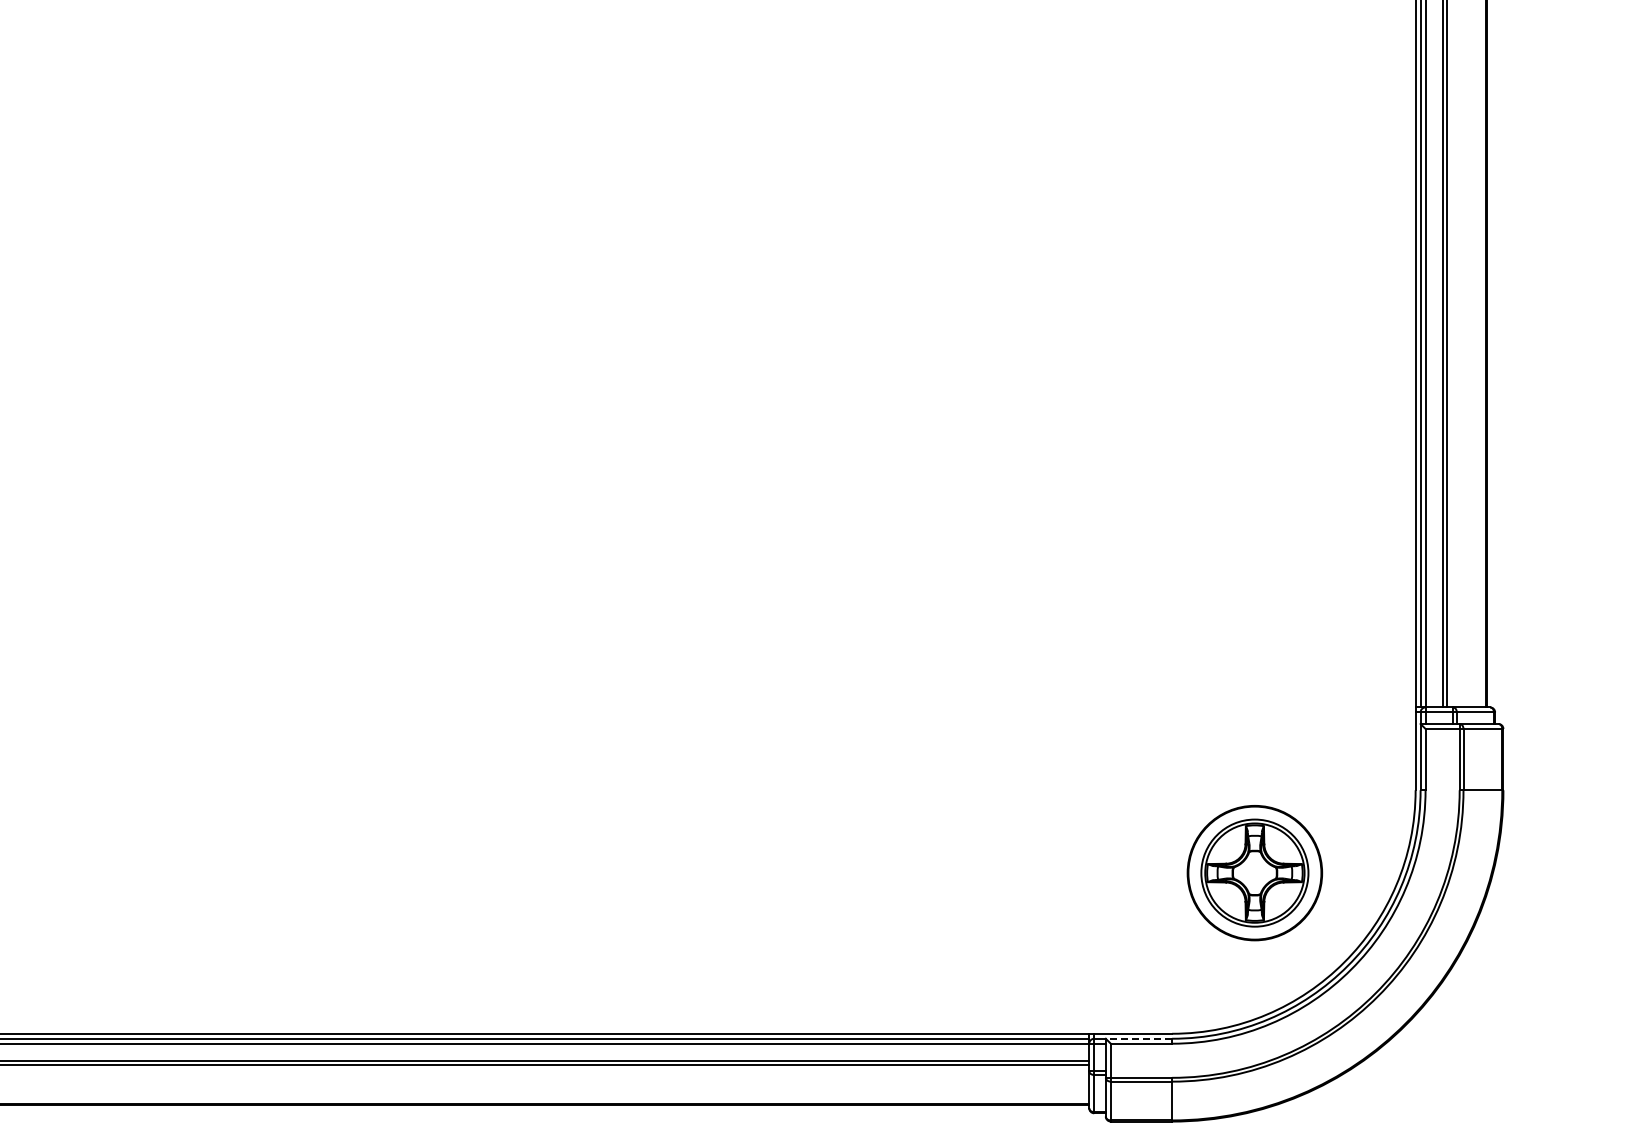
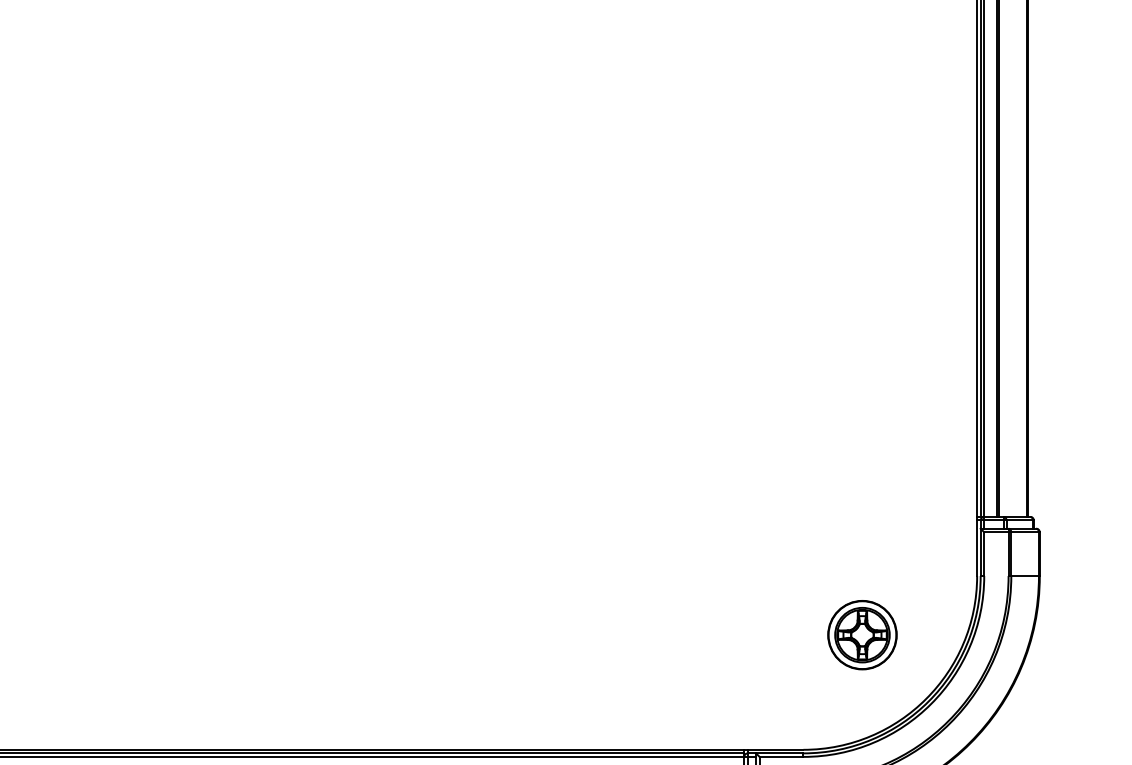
part: (1254, 872) -> (862, 634), size x0.71
line: (1138, 1038) -> (779, 753), dashed -> solid

